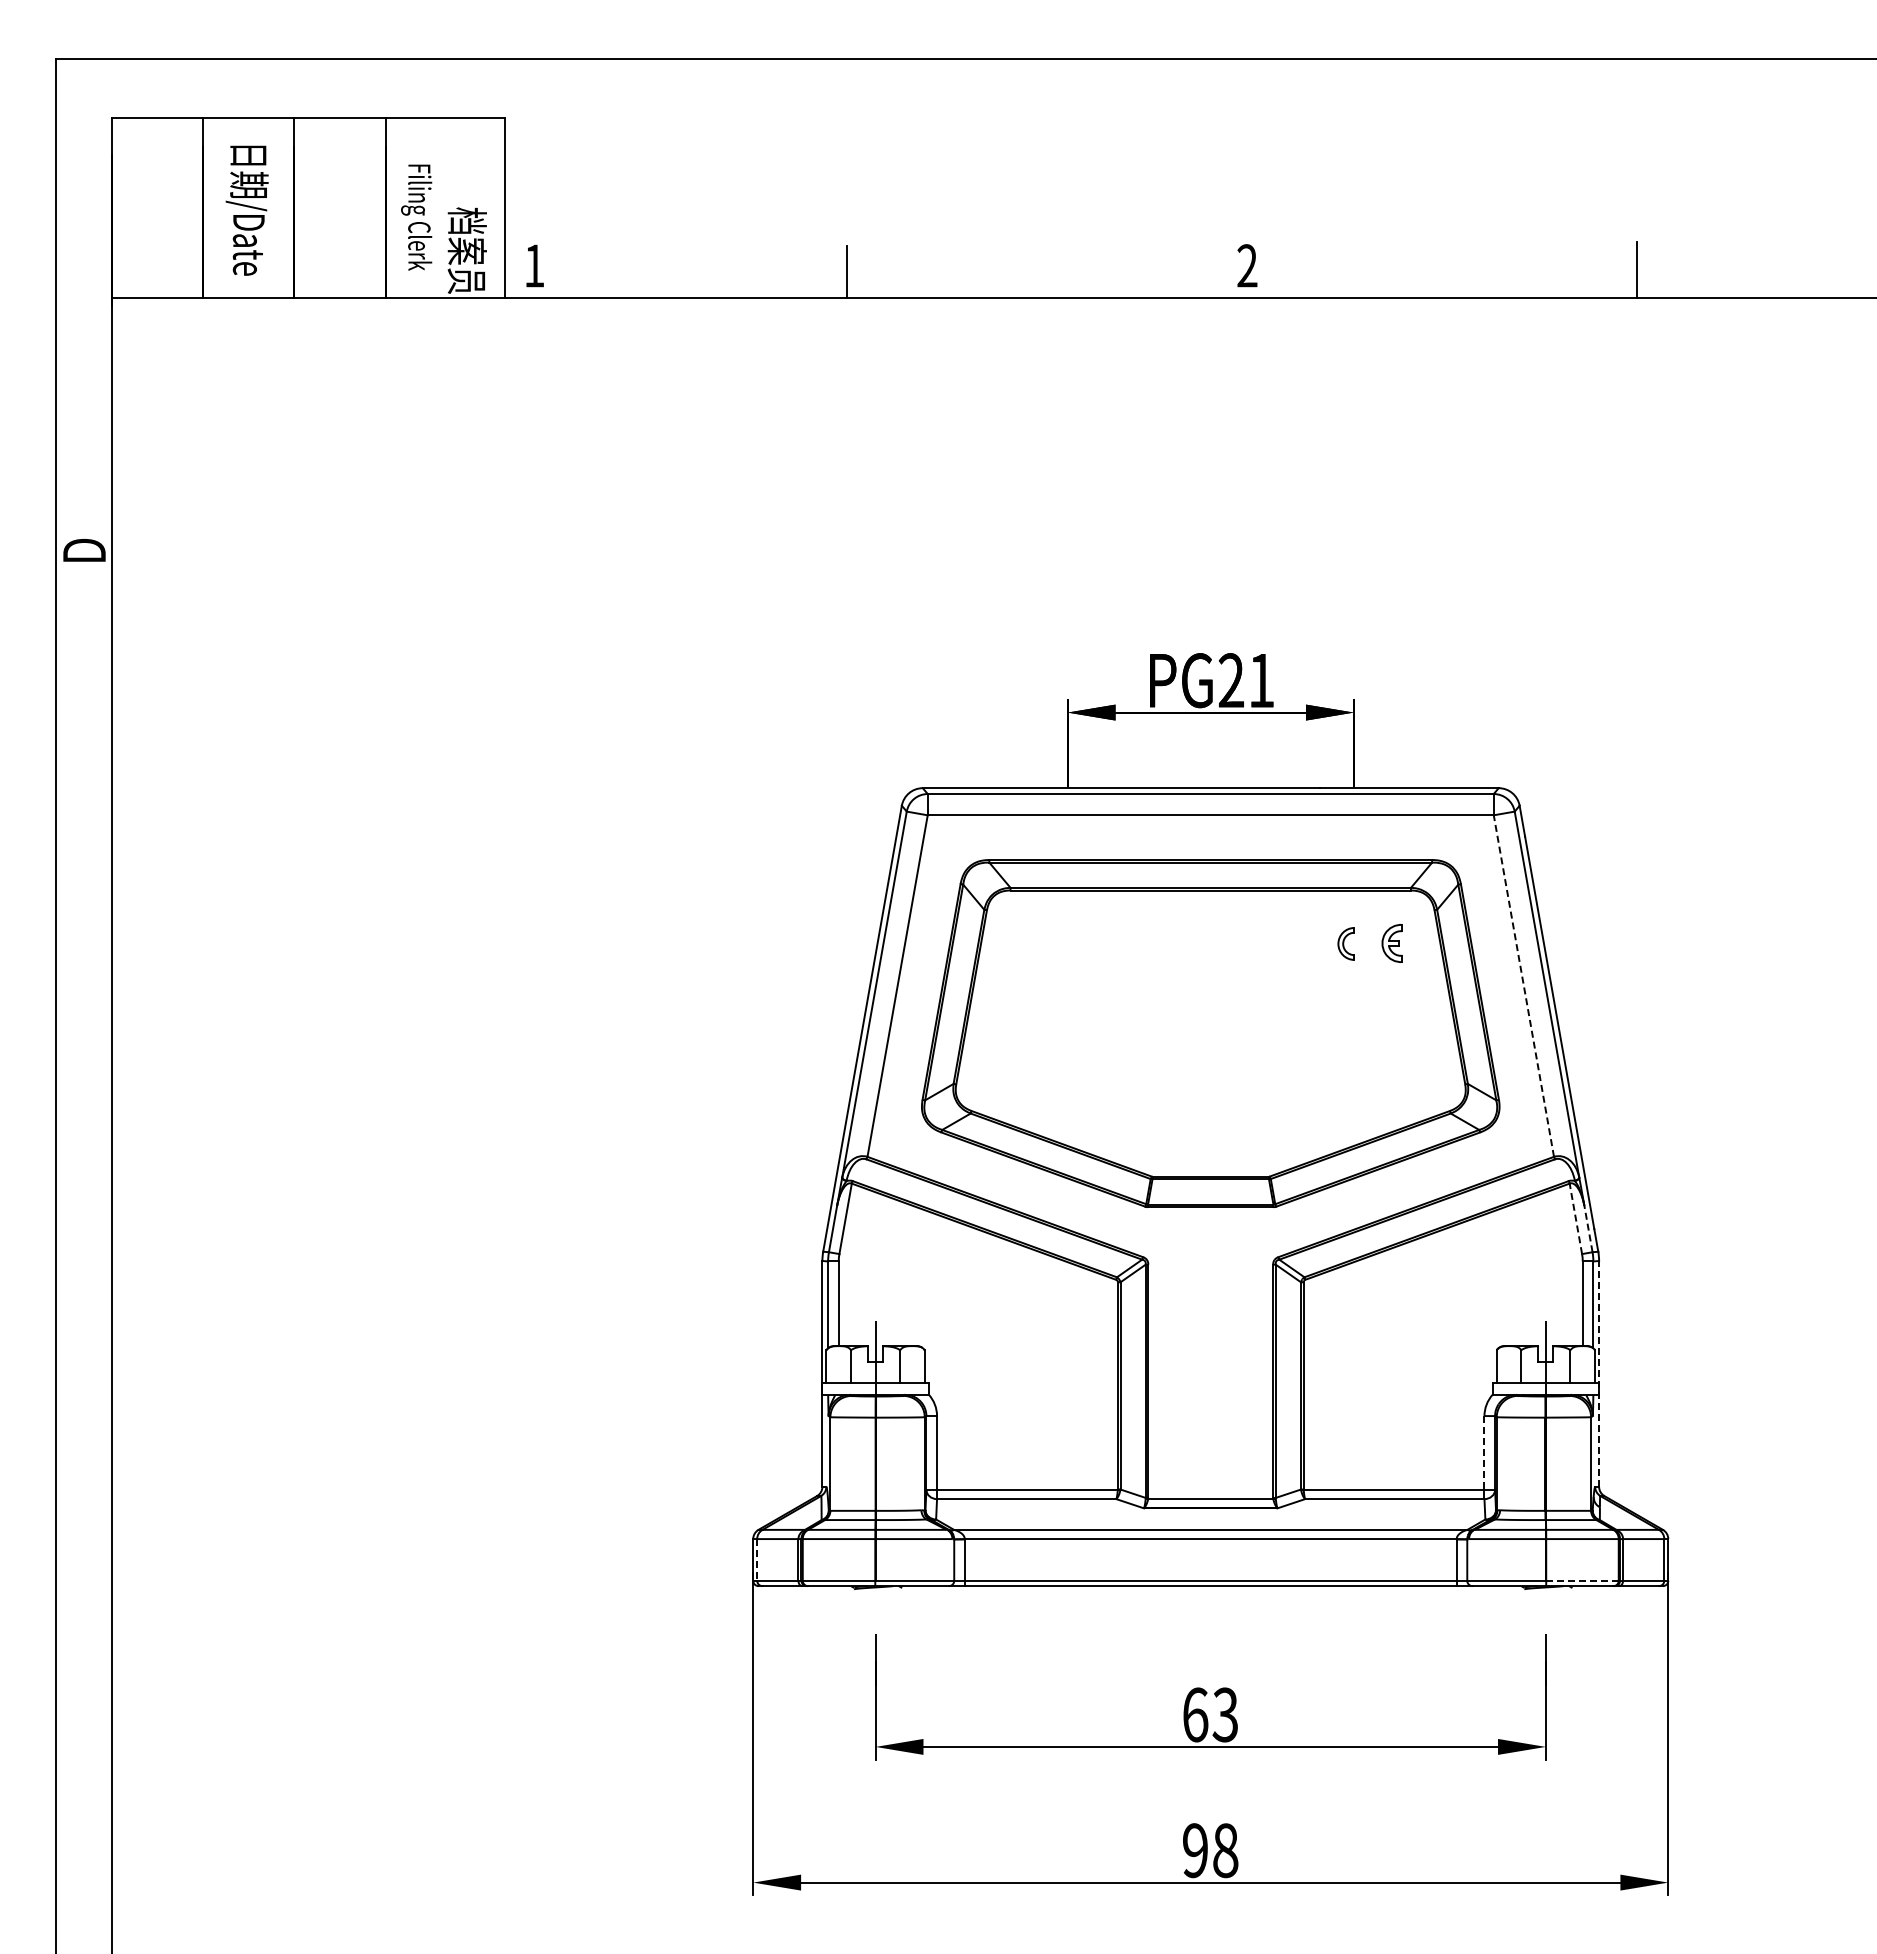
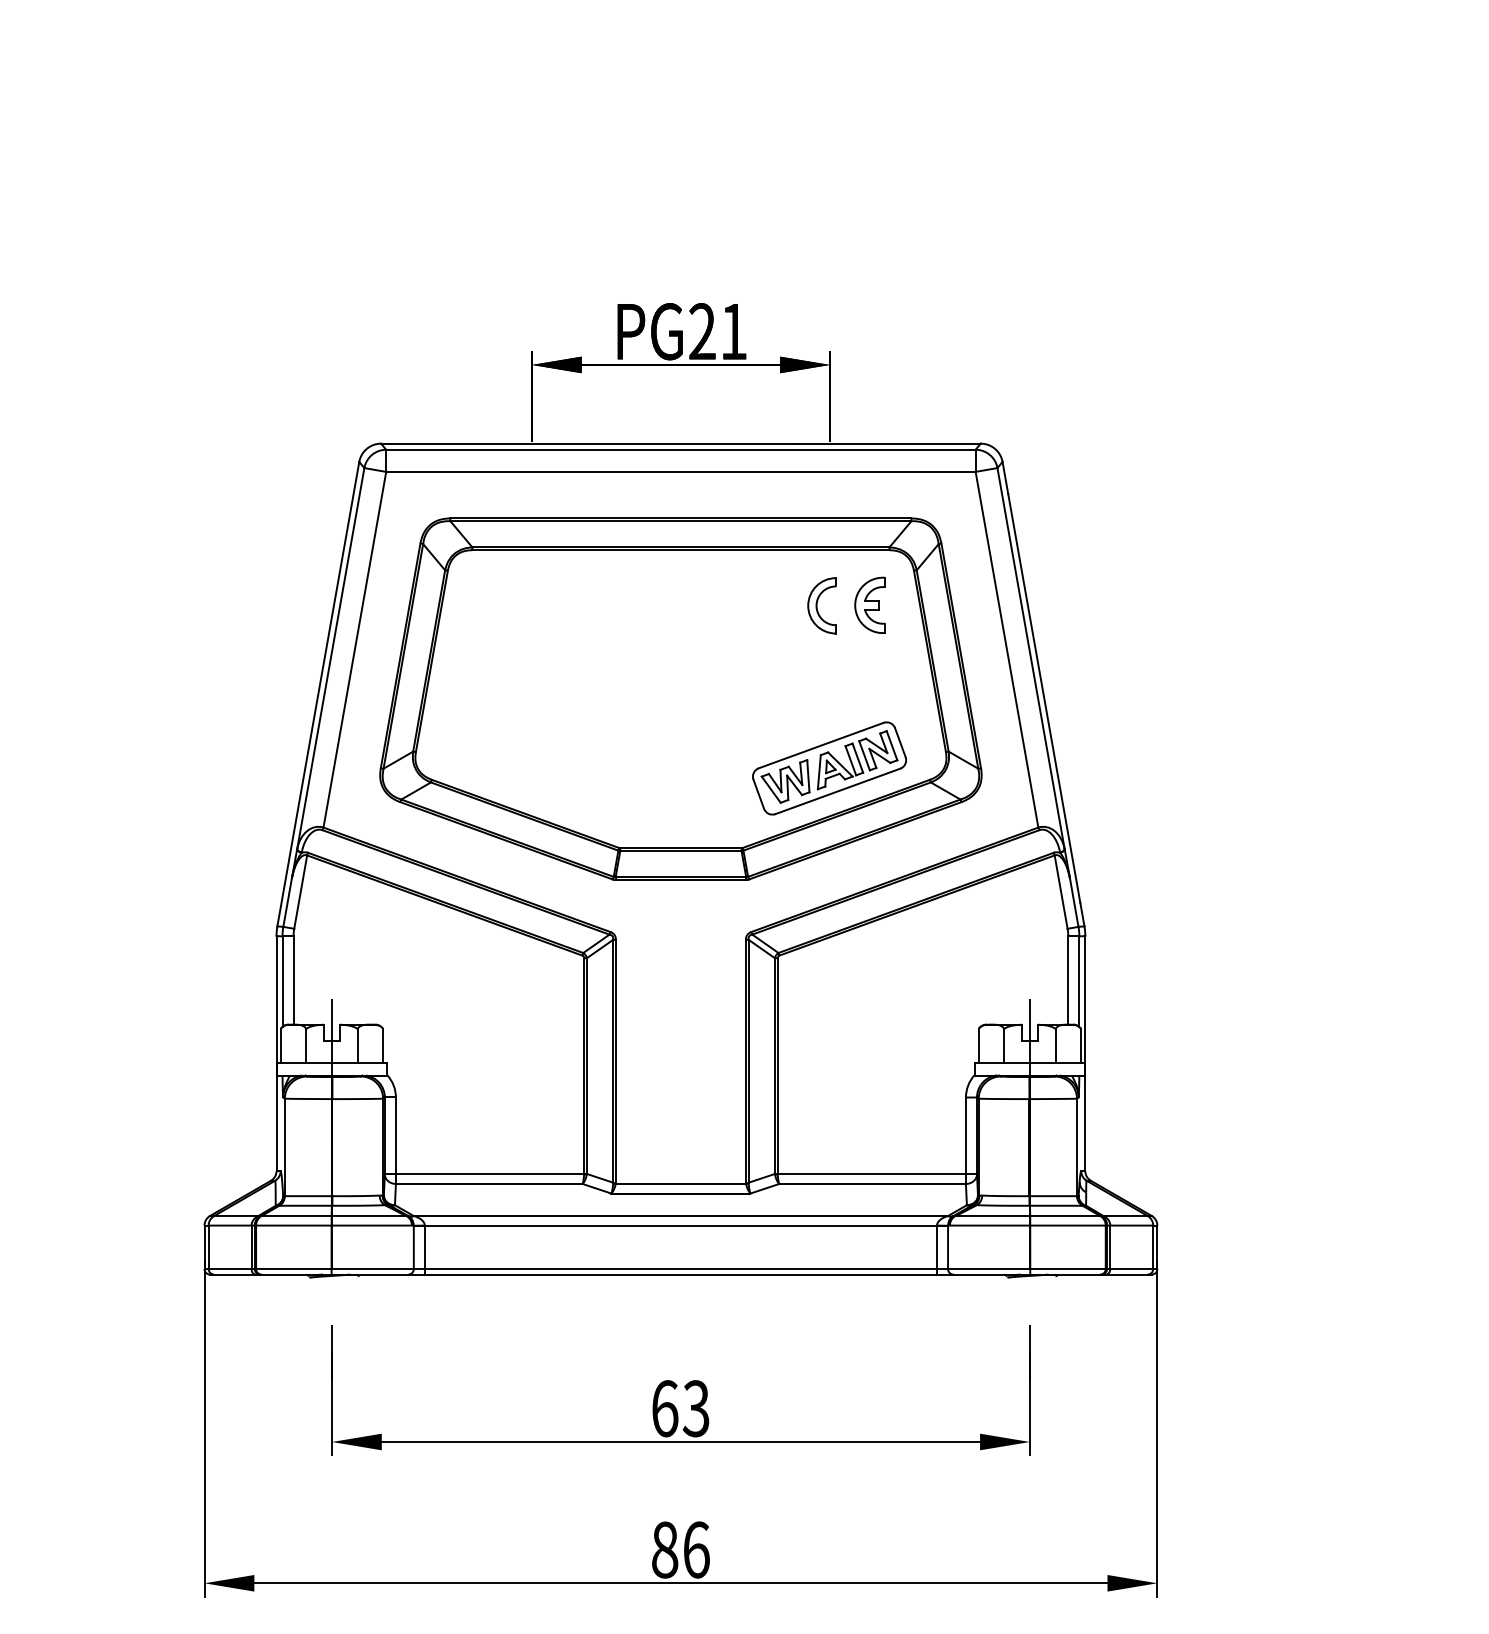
part: (1346, 943) -> (822, 605), size x1.67
part: (1392, 943) -> (870, 605), size x1.43
line: (1523, 985) -> (1006, 649), dashed -> solid
part: (1353, 1099) -> (829, 767), added
line: (1575, 1218) -> (1060, 891), dashed -> solid
line: (1588, 1229) -> (1074, 903), dashed -> solid
line: (1599, 1373) -> (1085, 1053), dashed -> solid
line: (1484, 1453) -> (965, 1136), dashed -> solid
line: (757, 1559) -> (208, 1246), dashed -> solid
line: (1582, 1580) -> (1068, 1268), dashed -> solid
text: (1210, 1850) -> (680, 1549), 98 -> 86

